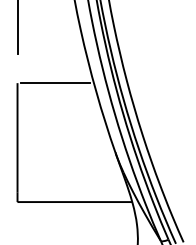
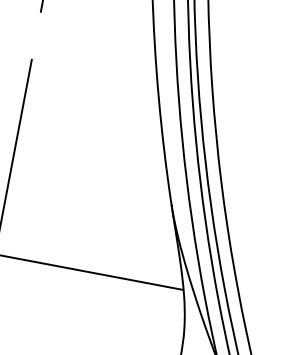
line: (55, 83) -> (94, 71), removed

